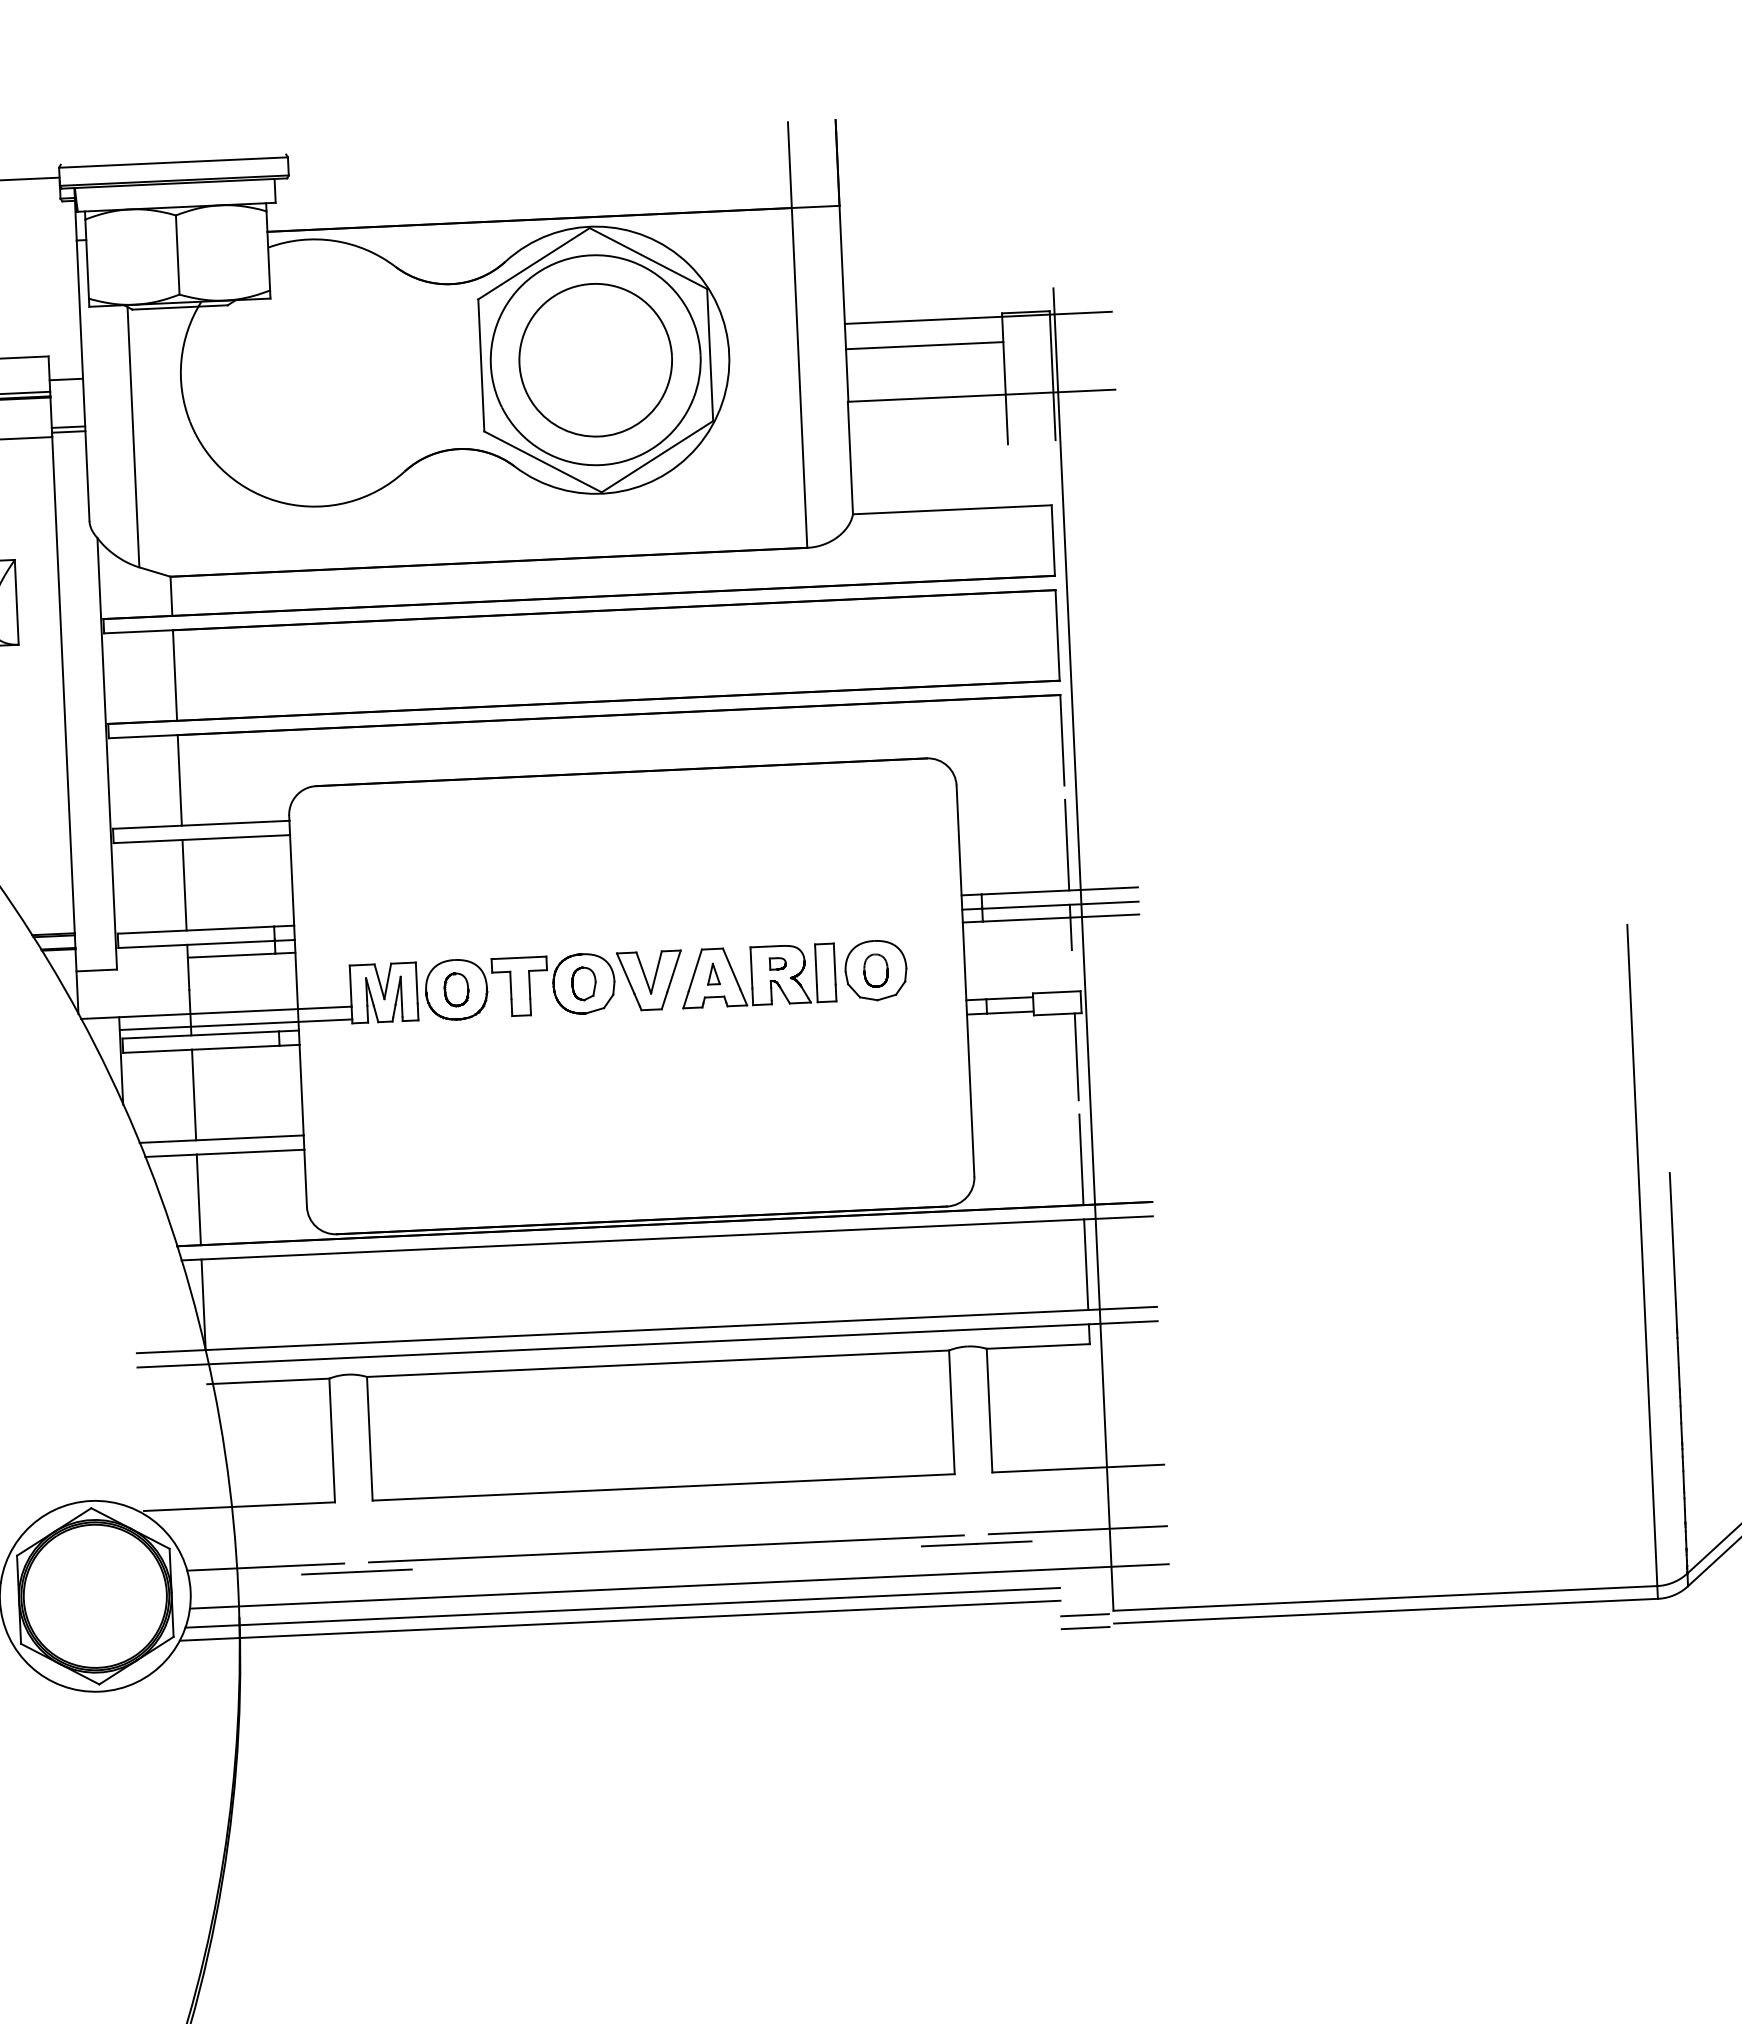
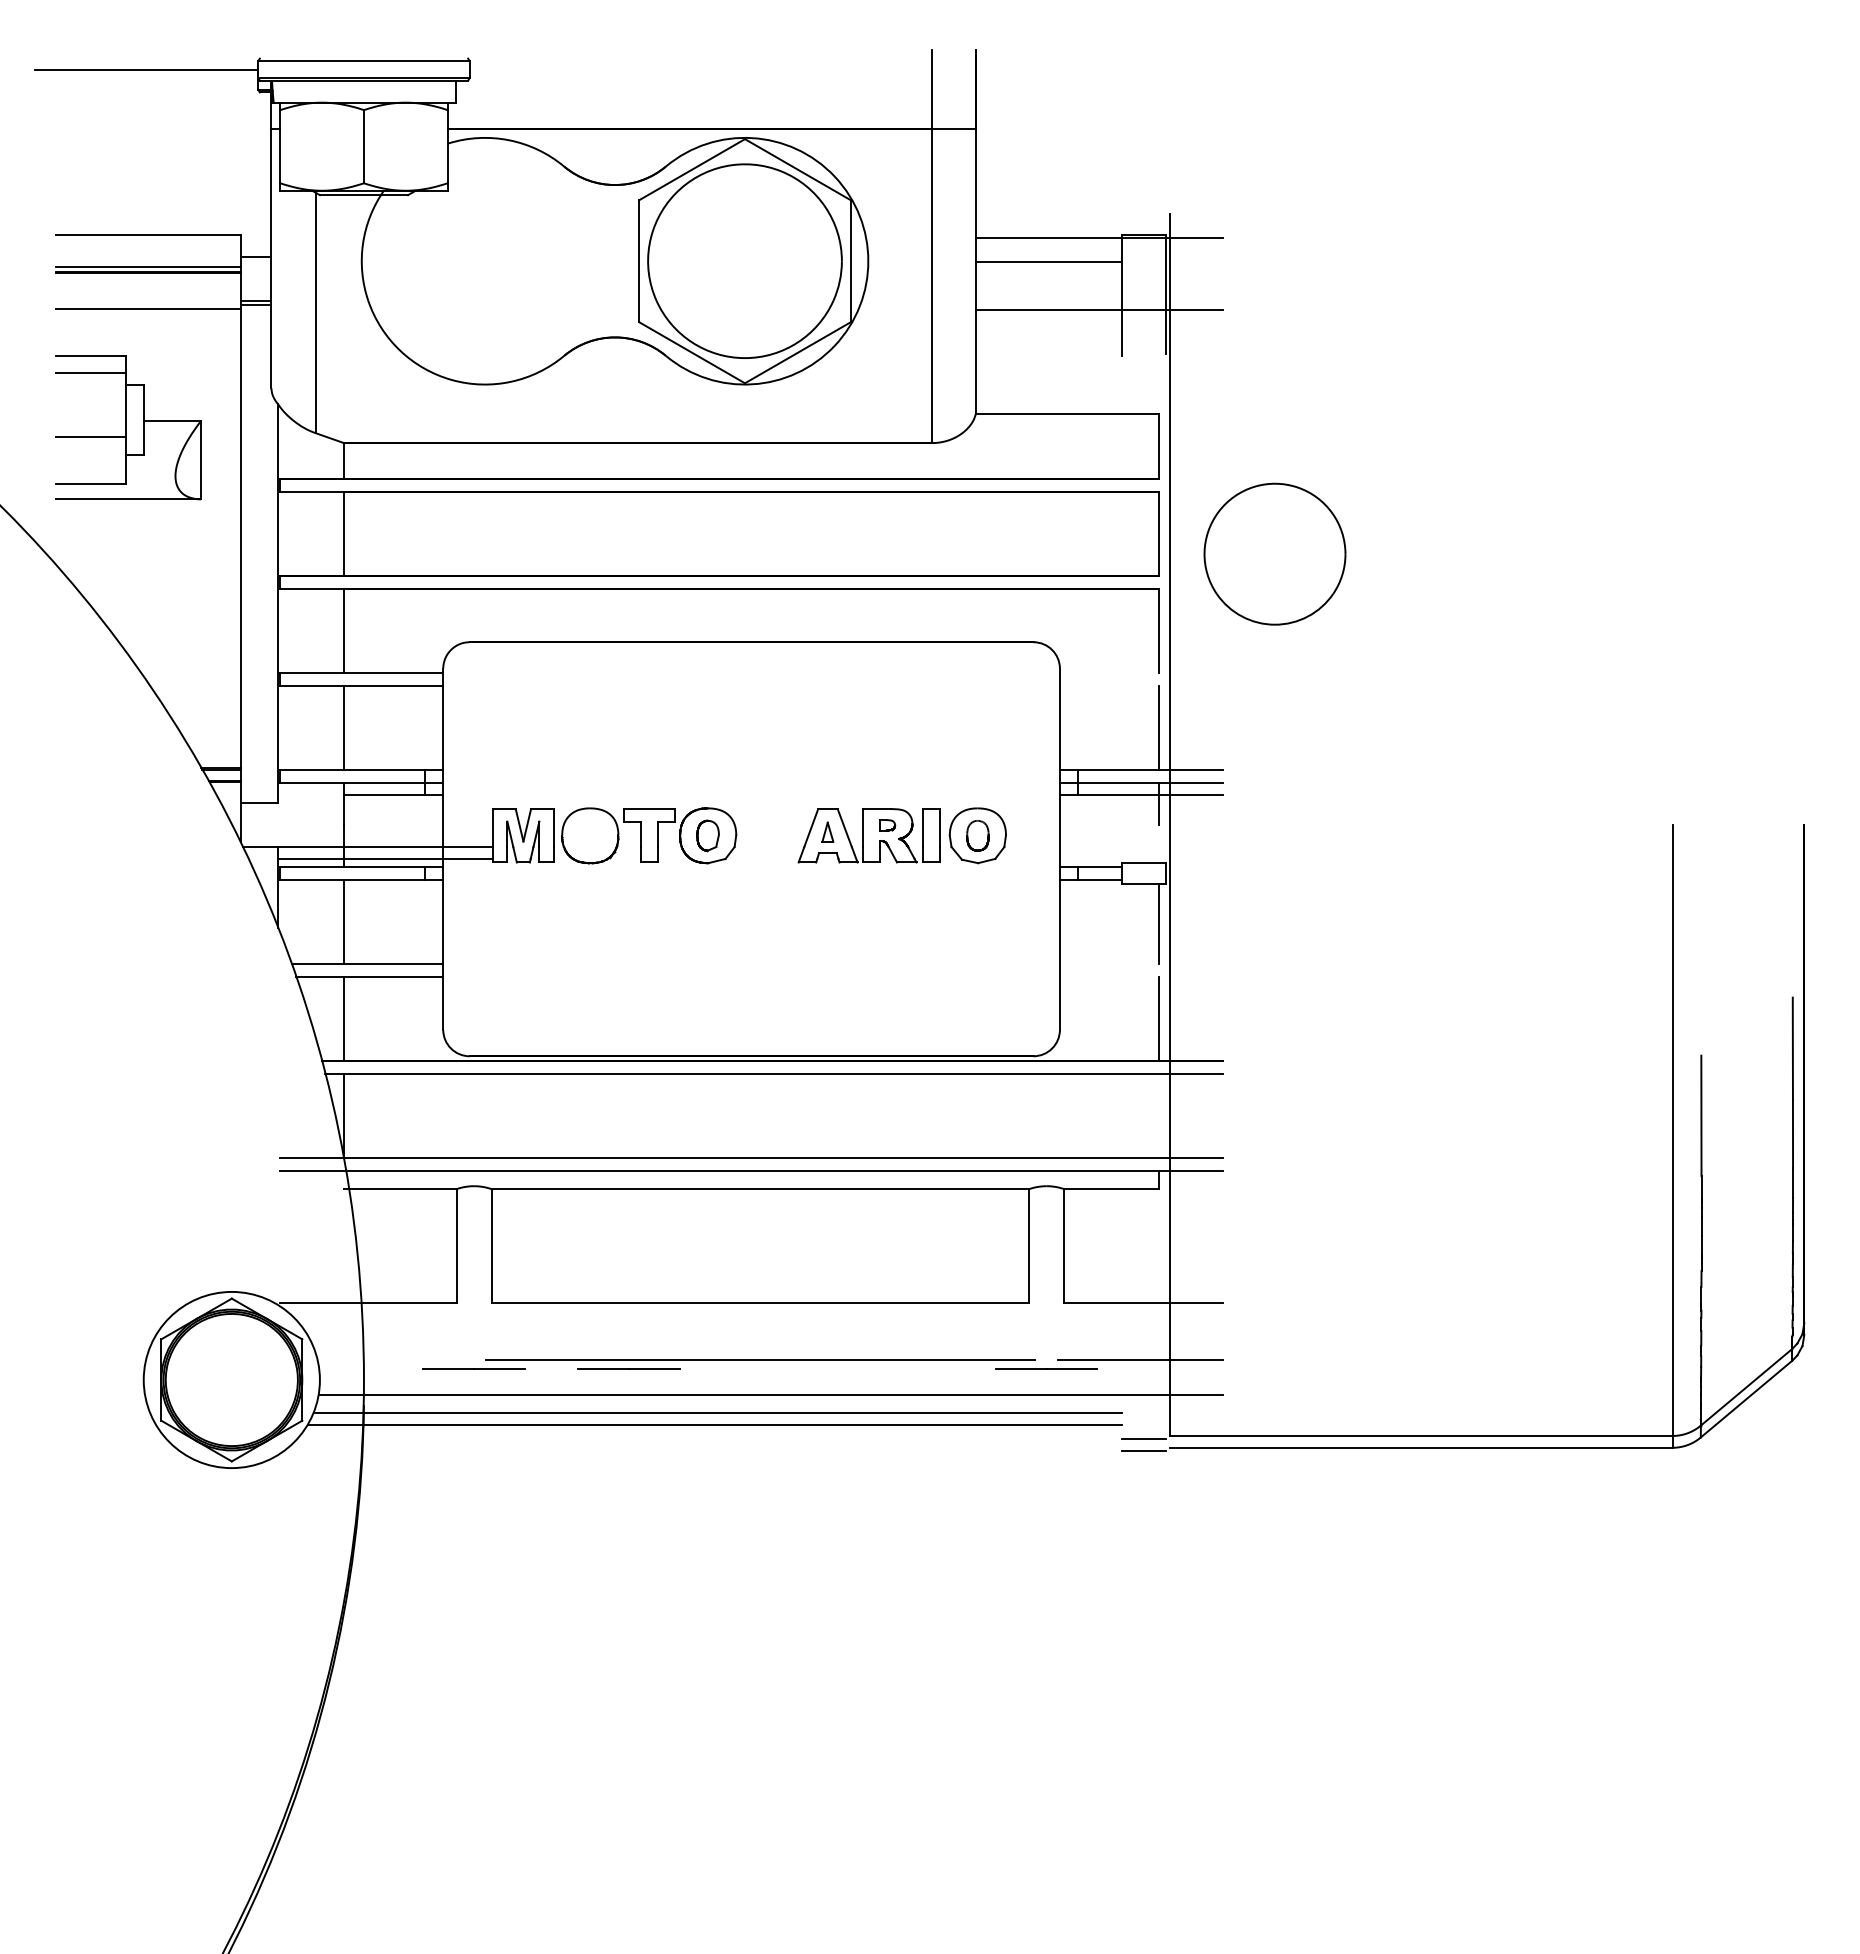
part: (595, 359) -> (1274, 553), moved
part: (649, 980) -> (768, 835), removed
part: (456, 990) -> (590, 836), removed
line: (1086, 1264) -> (1159, 1115), removed
line: (524, 1564) -> (628, 1368), added
line: (265, 1567) -> (389, 1360), removed

